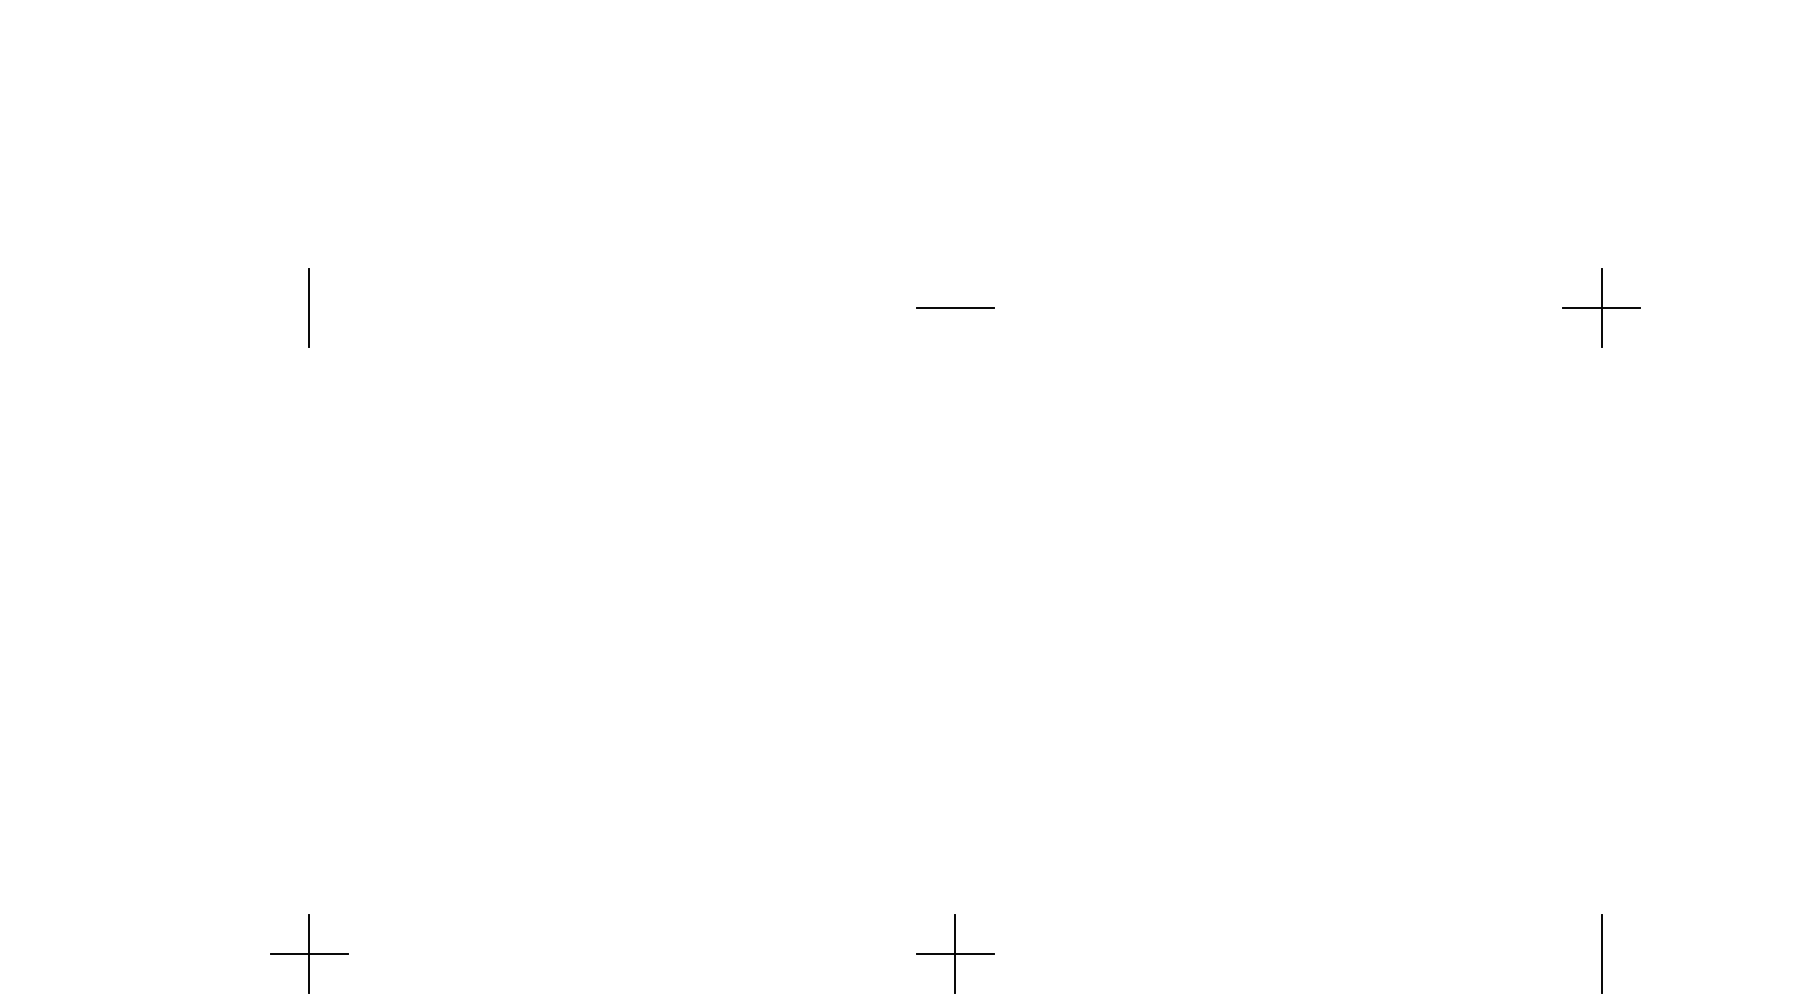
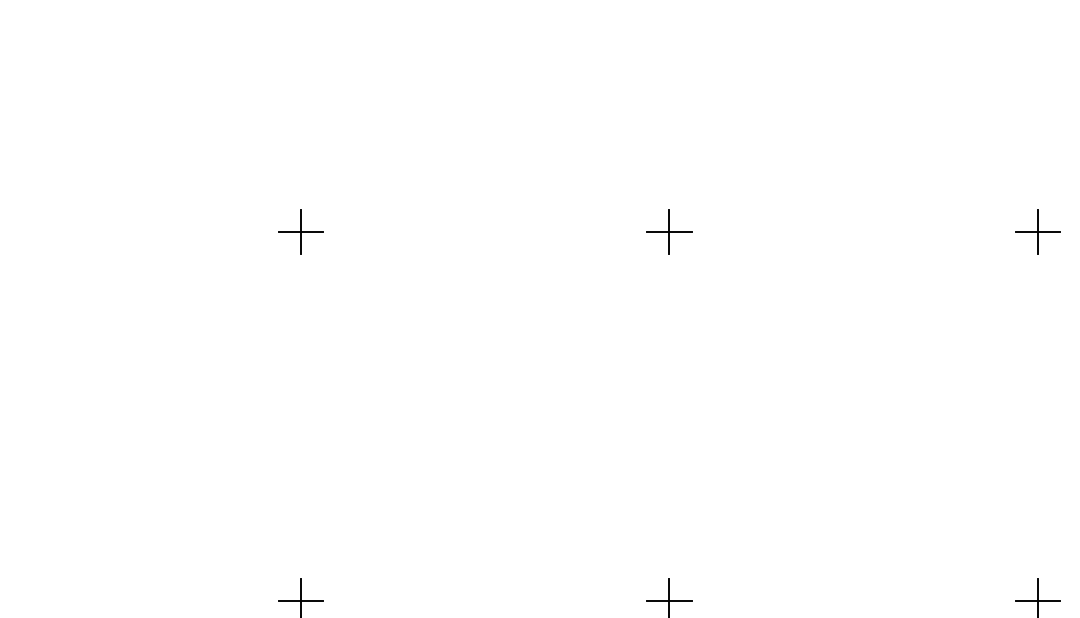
line: (308, 308) -> (300, 232), added
line: (955, 308) -> (669, 232), added
line: (1600, 953) -> (1037, 600), added

